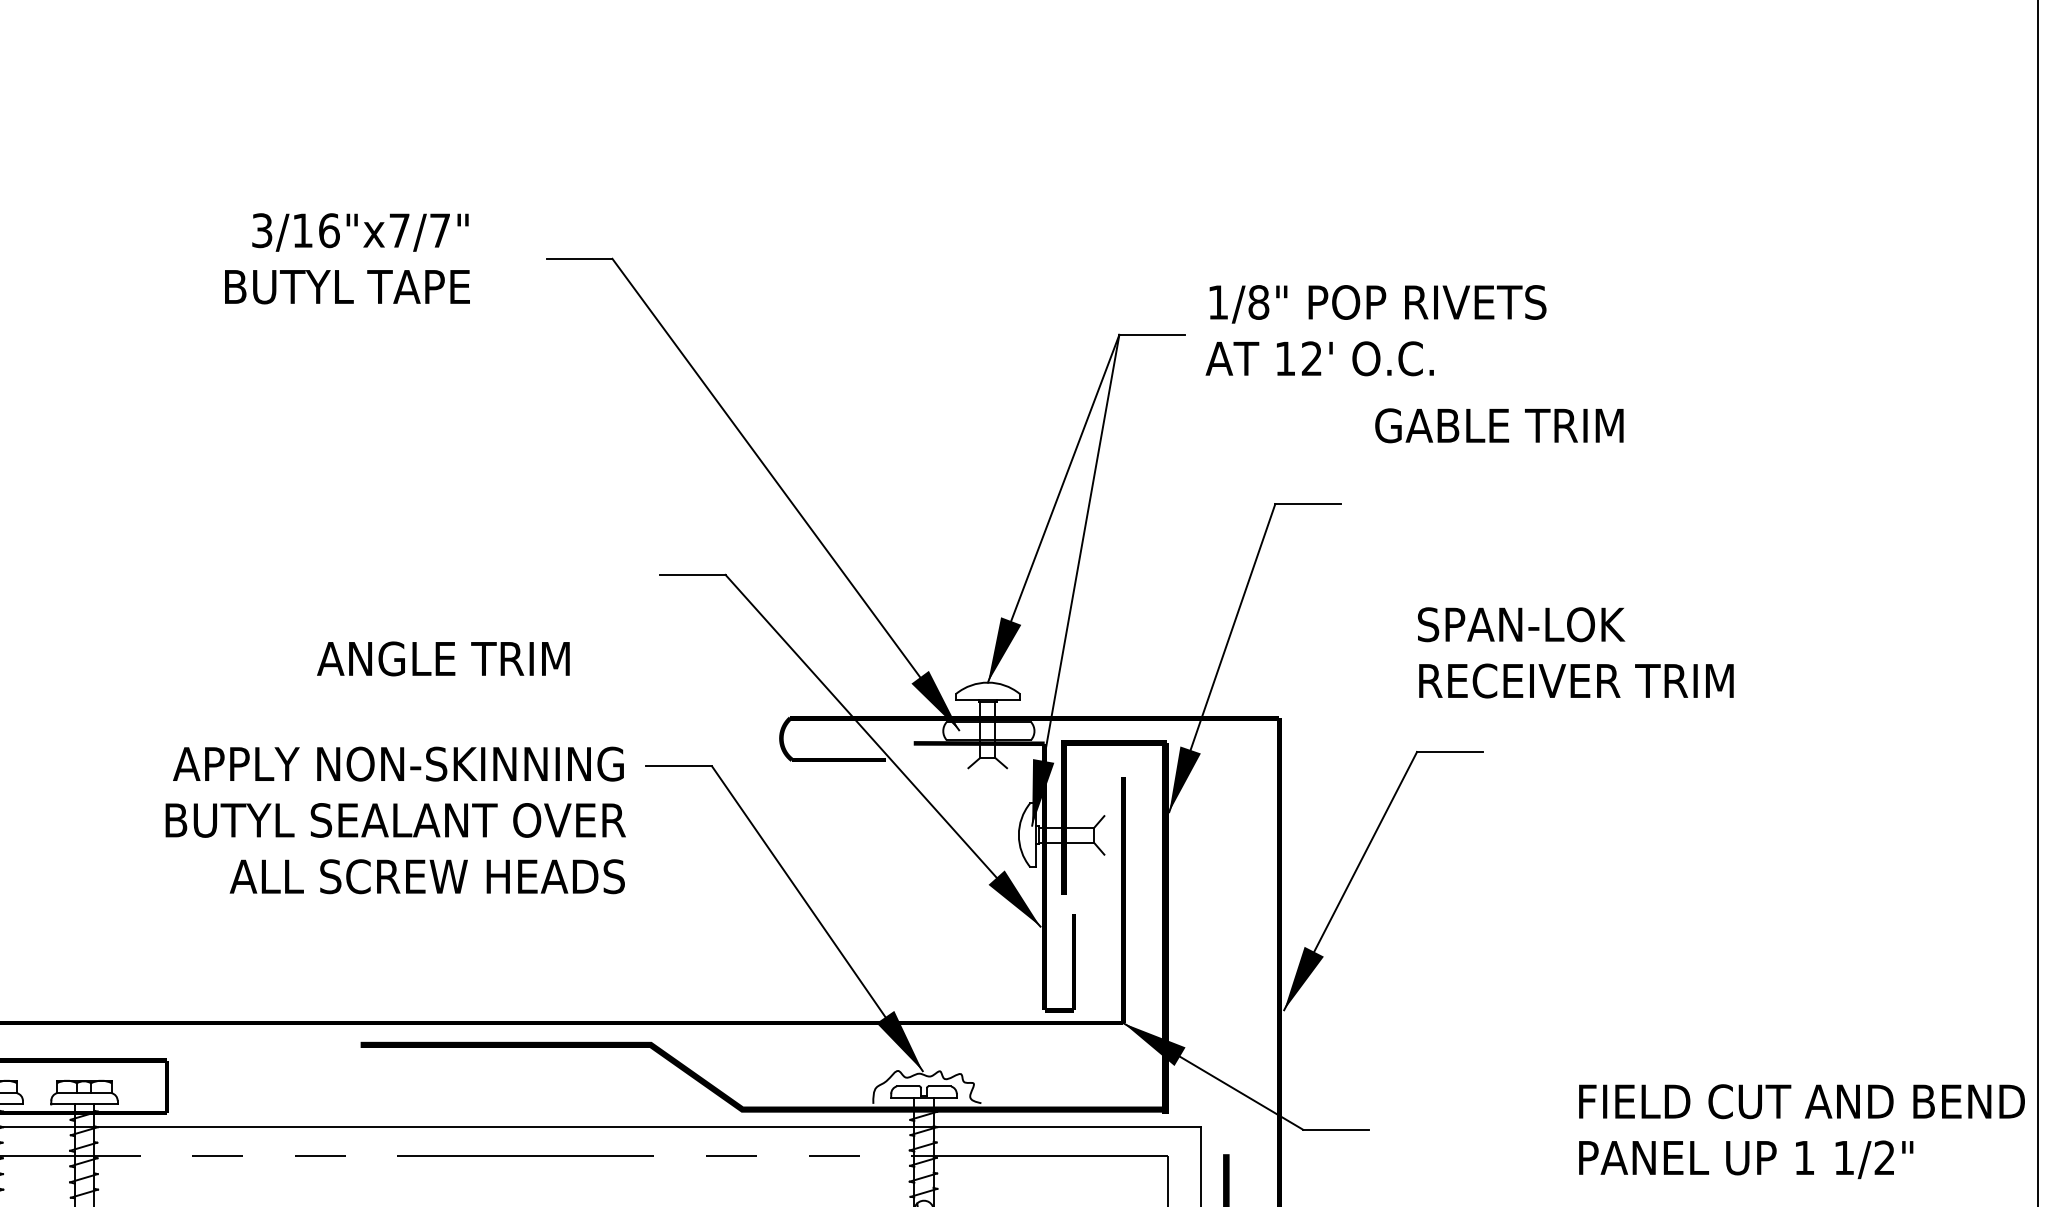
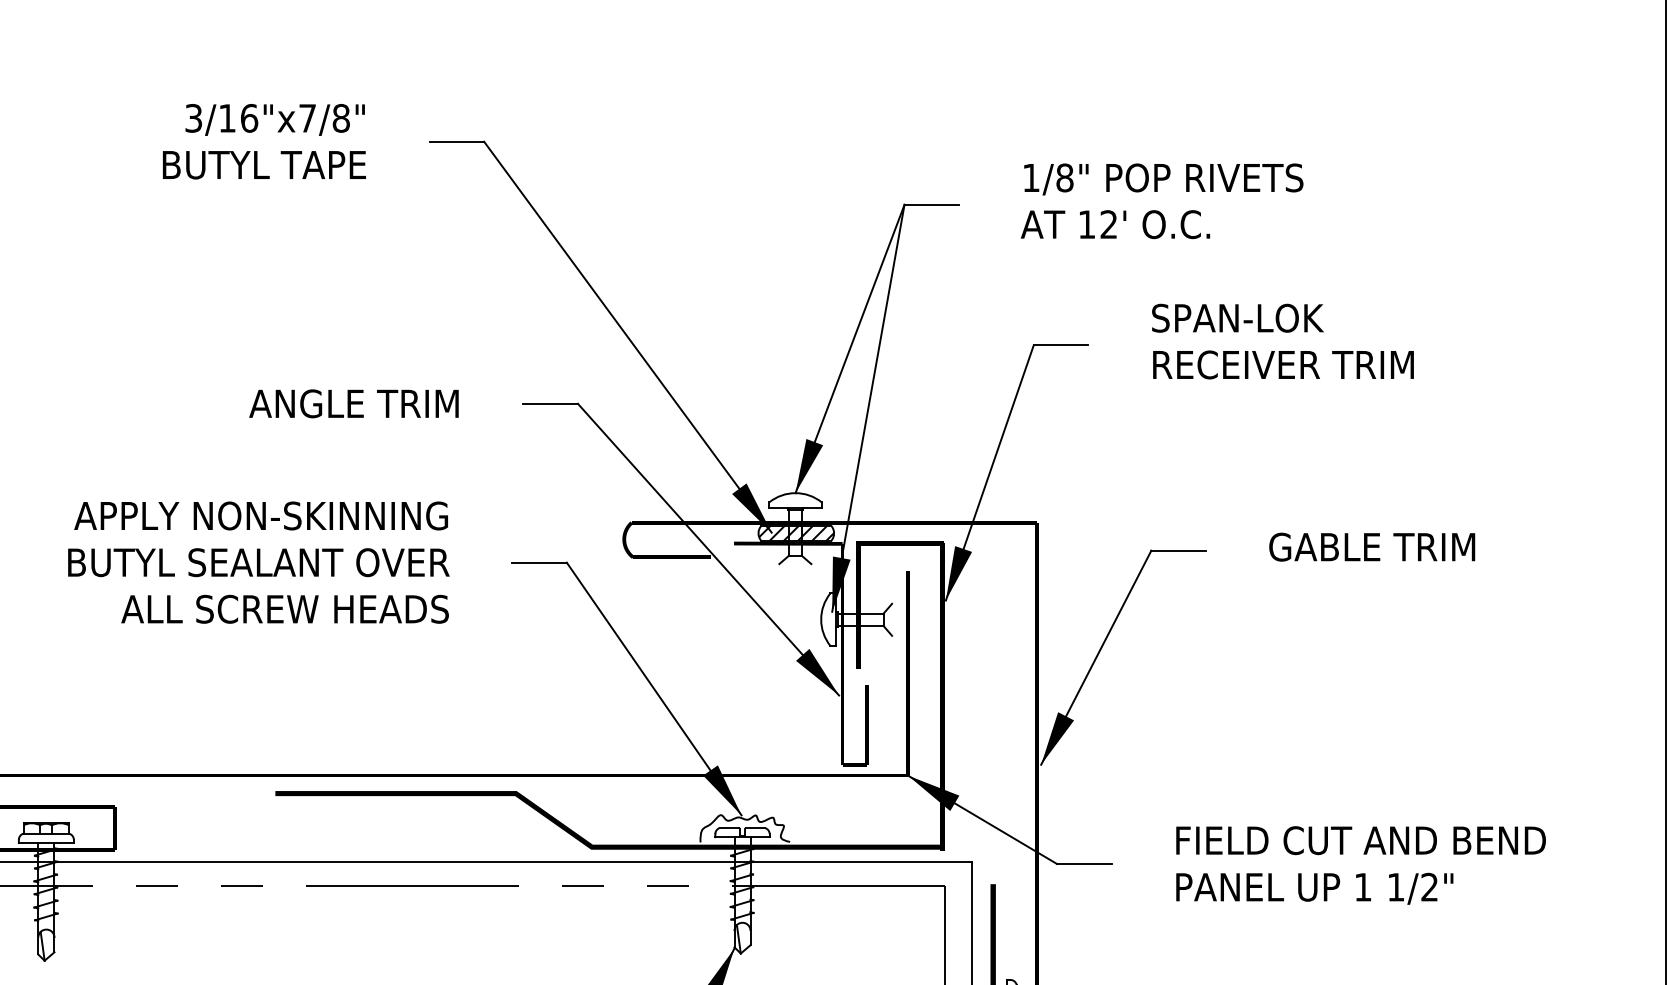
text: (439, 230) -> (340, 118), 3/16"x7/7" -> 3/16"x7/8"
text: (1375, 330) -> (1161, 201), moved
text: (1499, 425) -> (1372, 546), moved
text: (1575, 652) -> (1282, 341), moved
text: (443, 658) -> (354, 403), moved
hatch: (989, 731) -> (796, 533), added
text: (395, 820) -> (258, 562), moved
text: (1801, 1131) -> (1360, 865), moved

